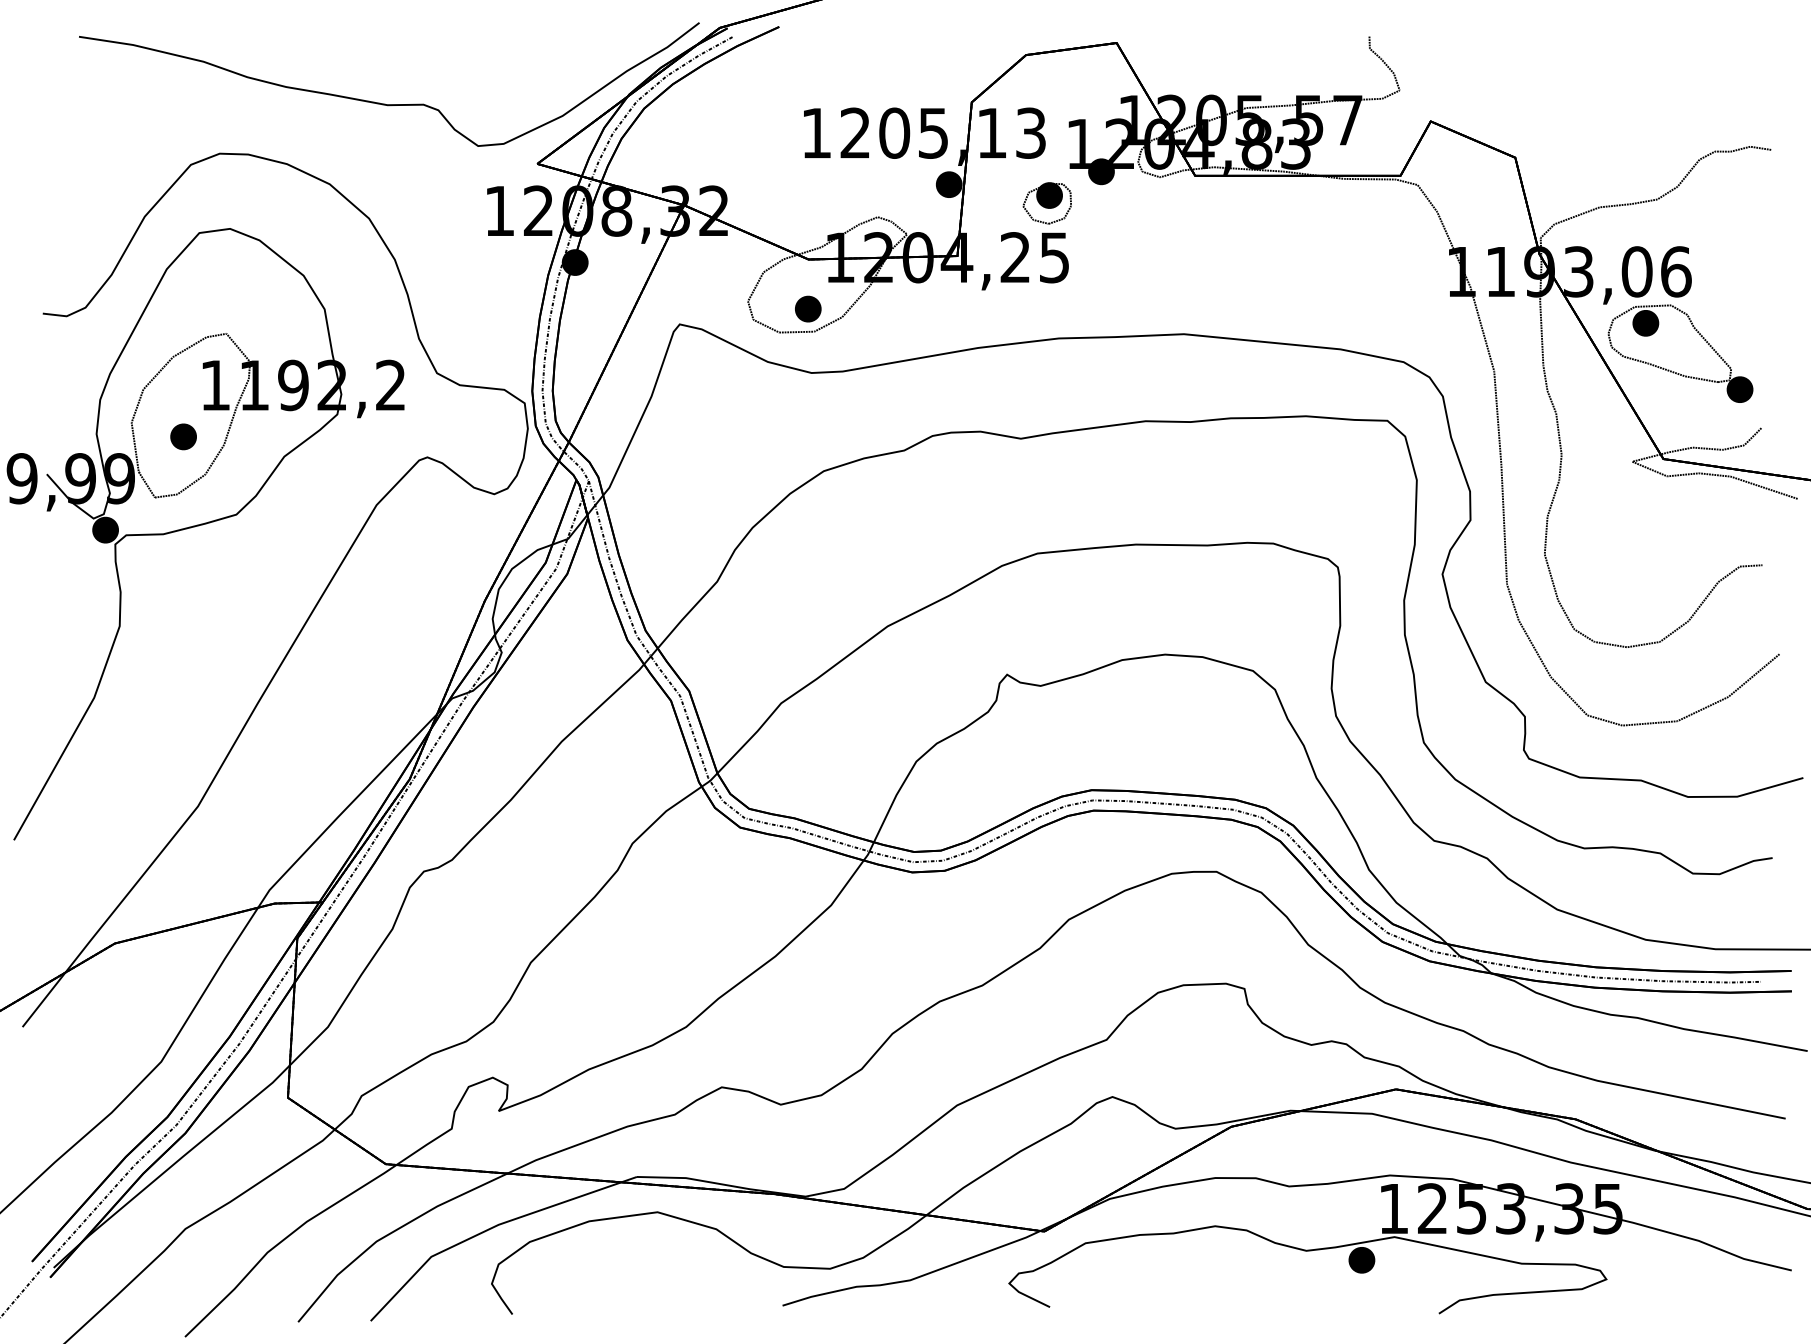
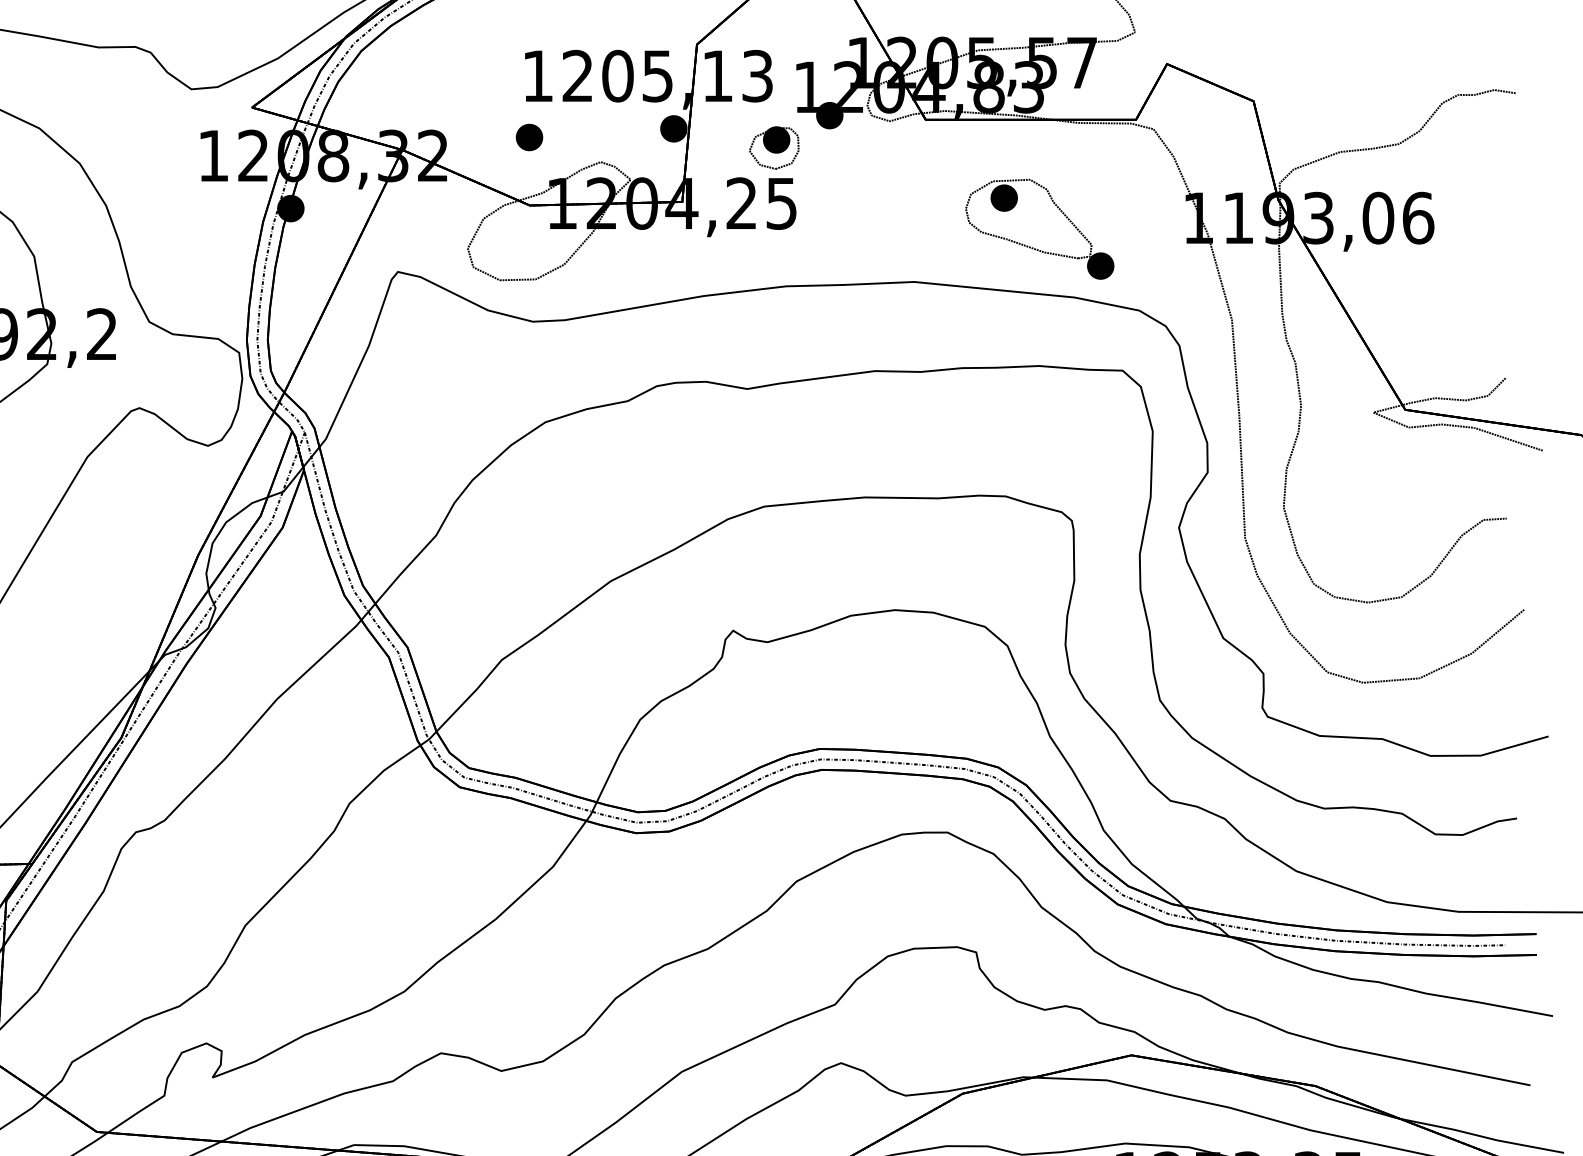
part: (808, 308) -> (529, 136), moved
part: (1680, 353) -> (1039, 229), moved

